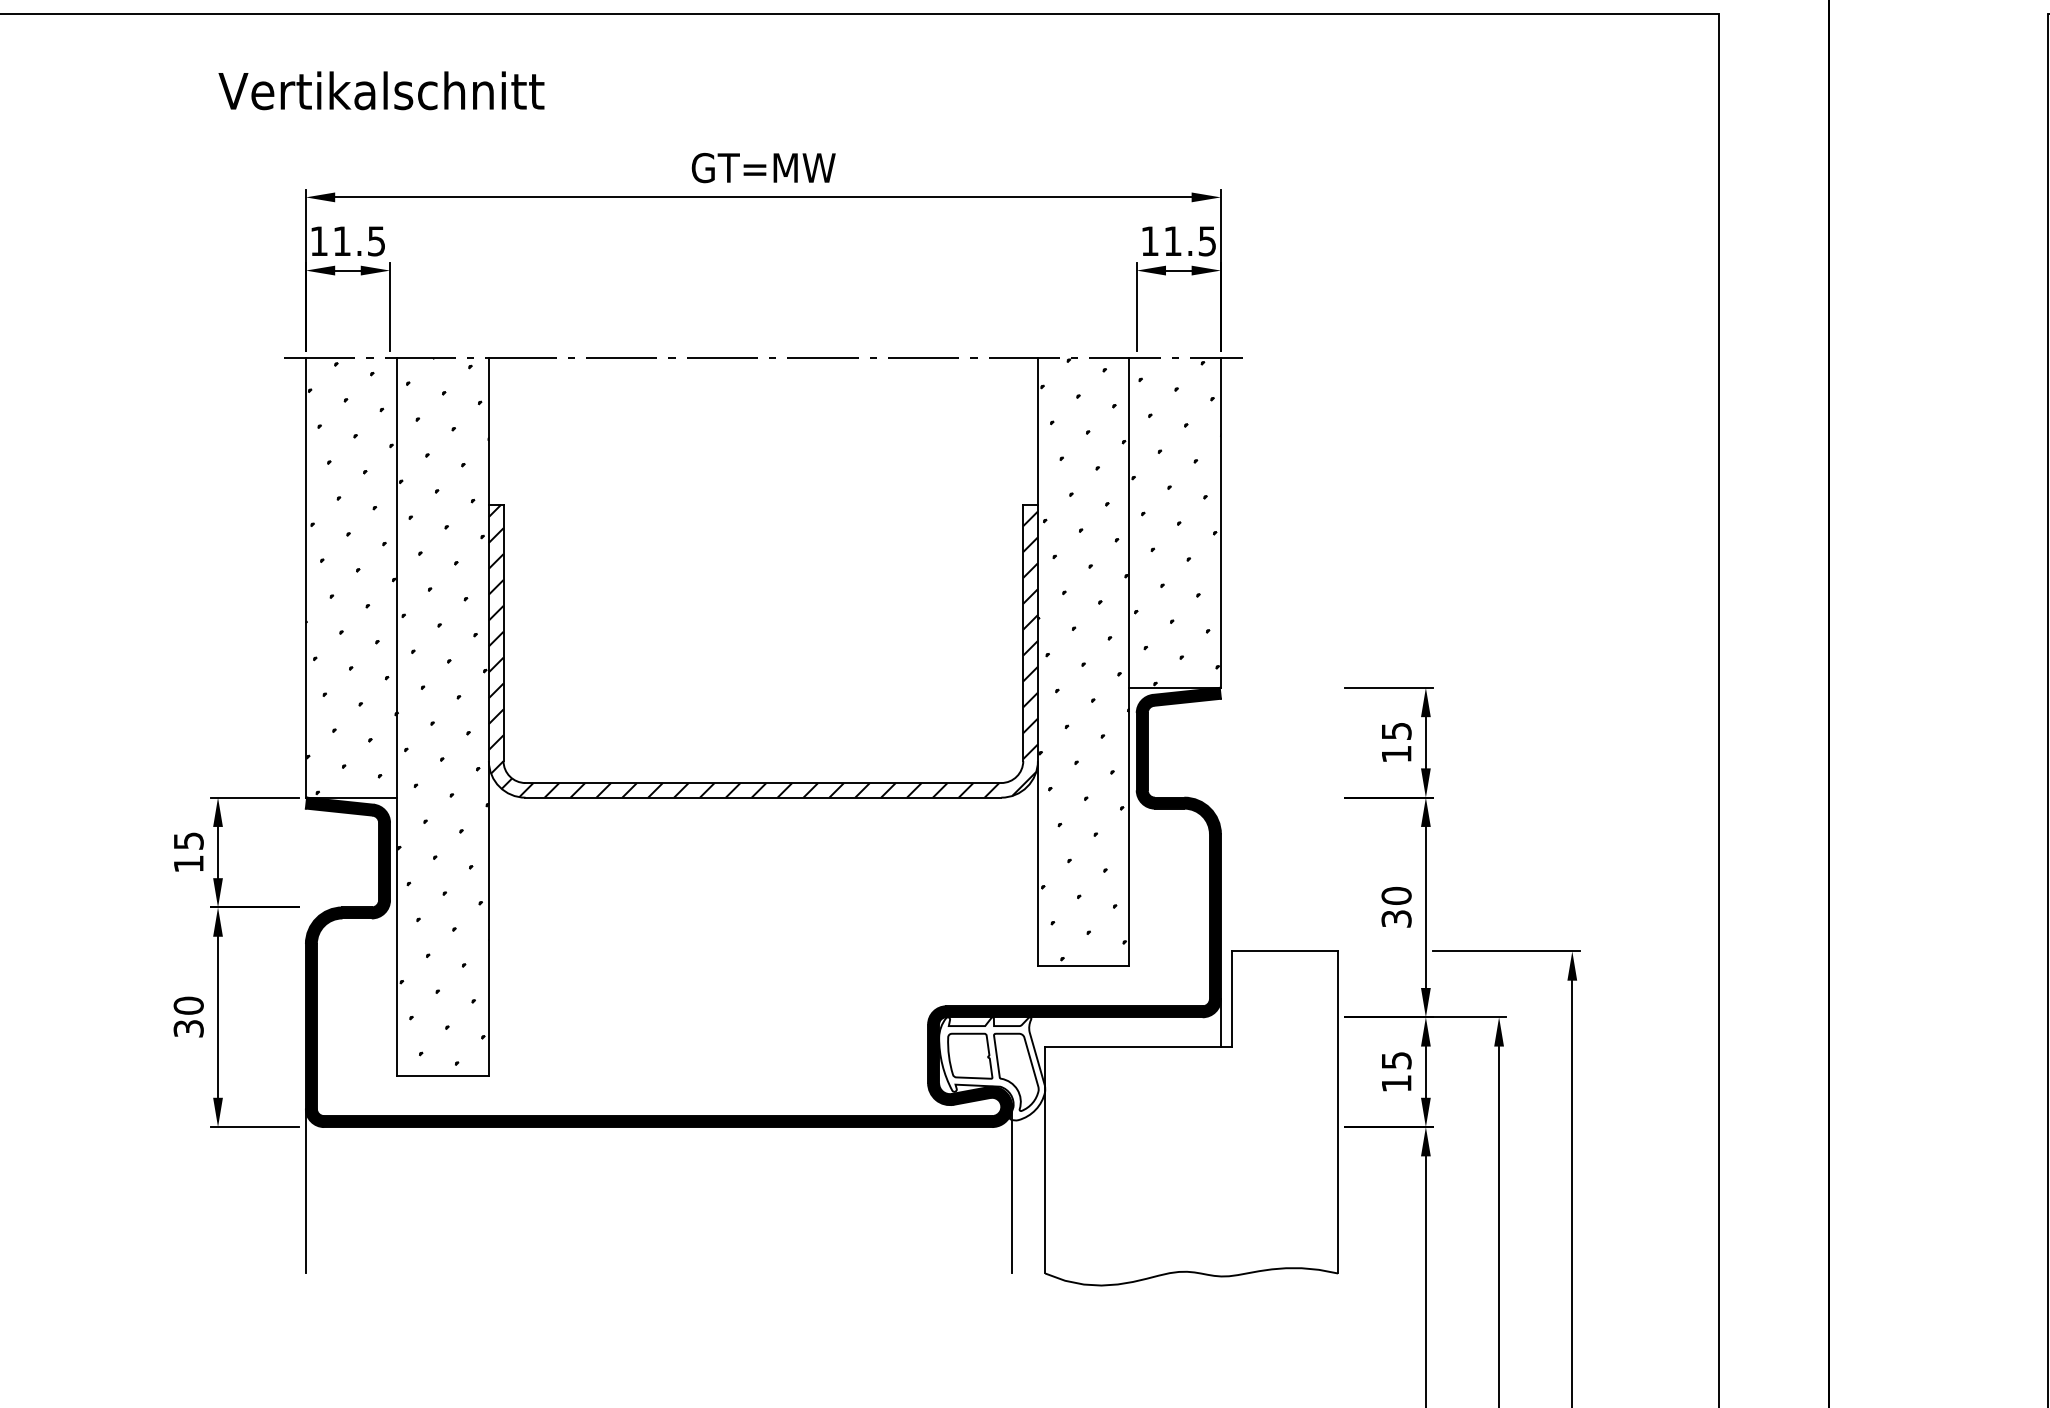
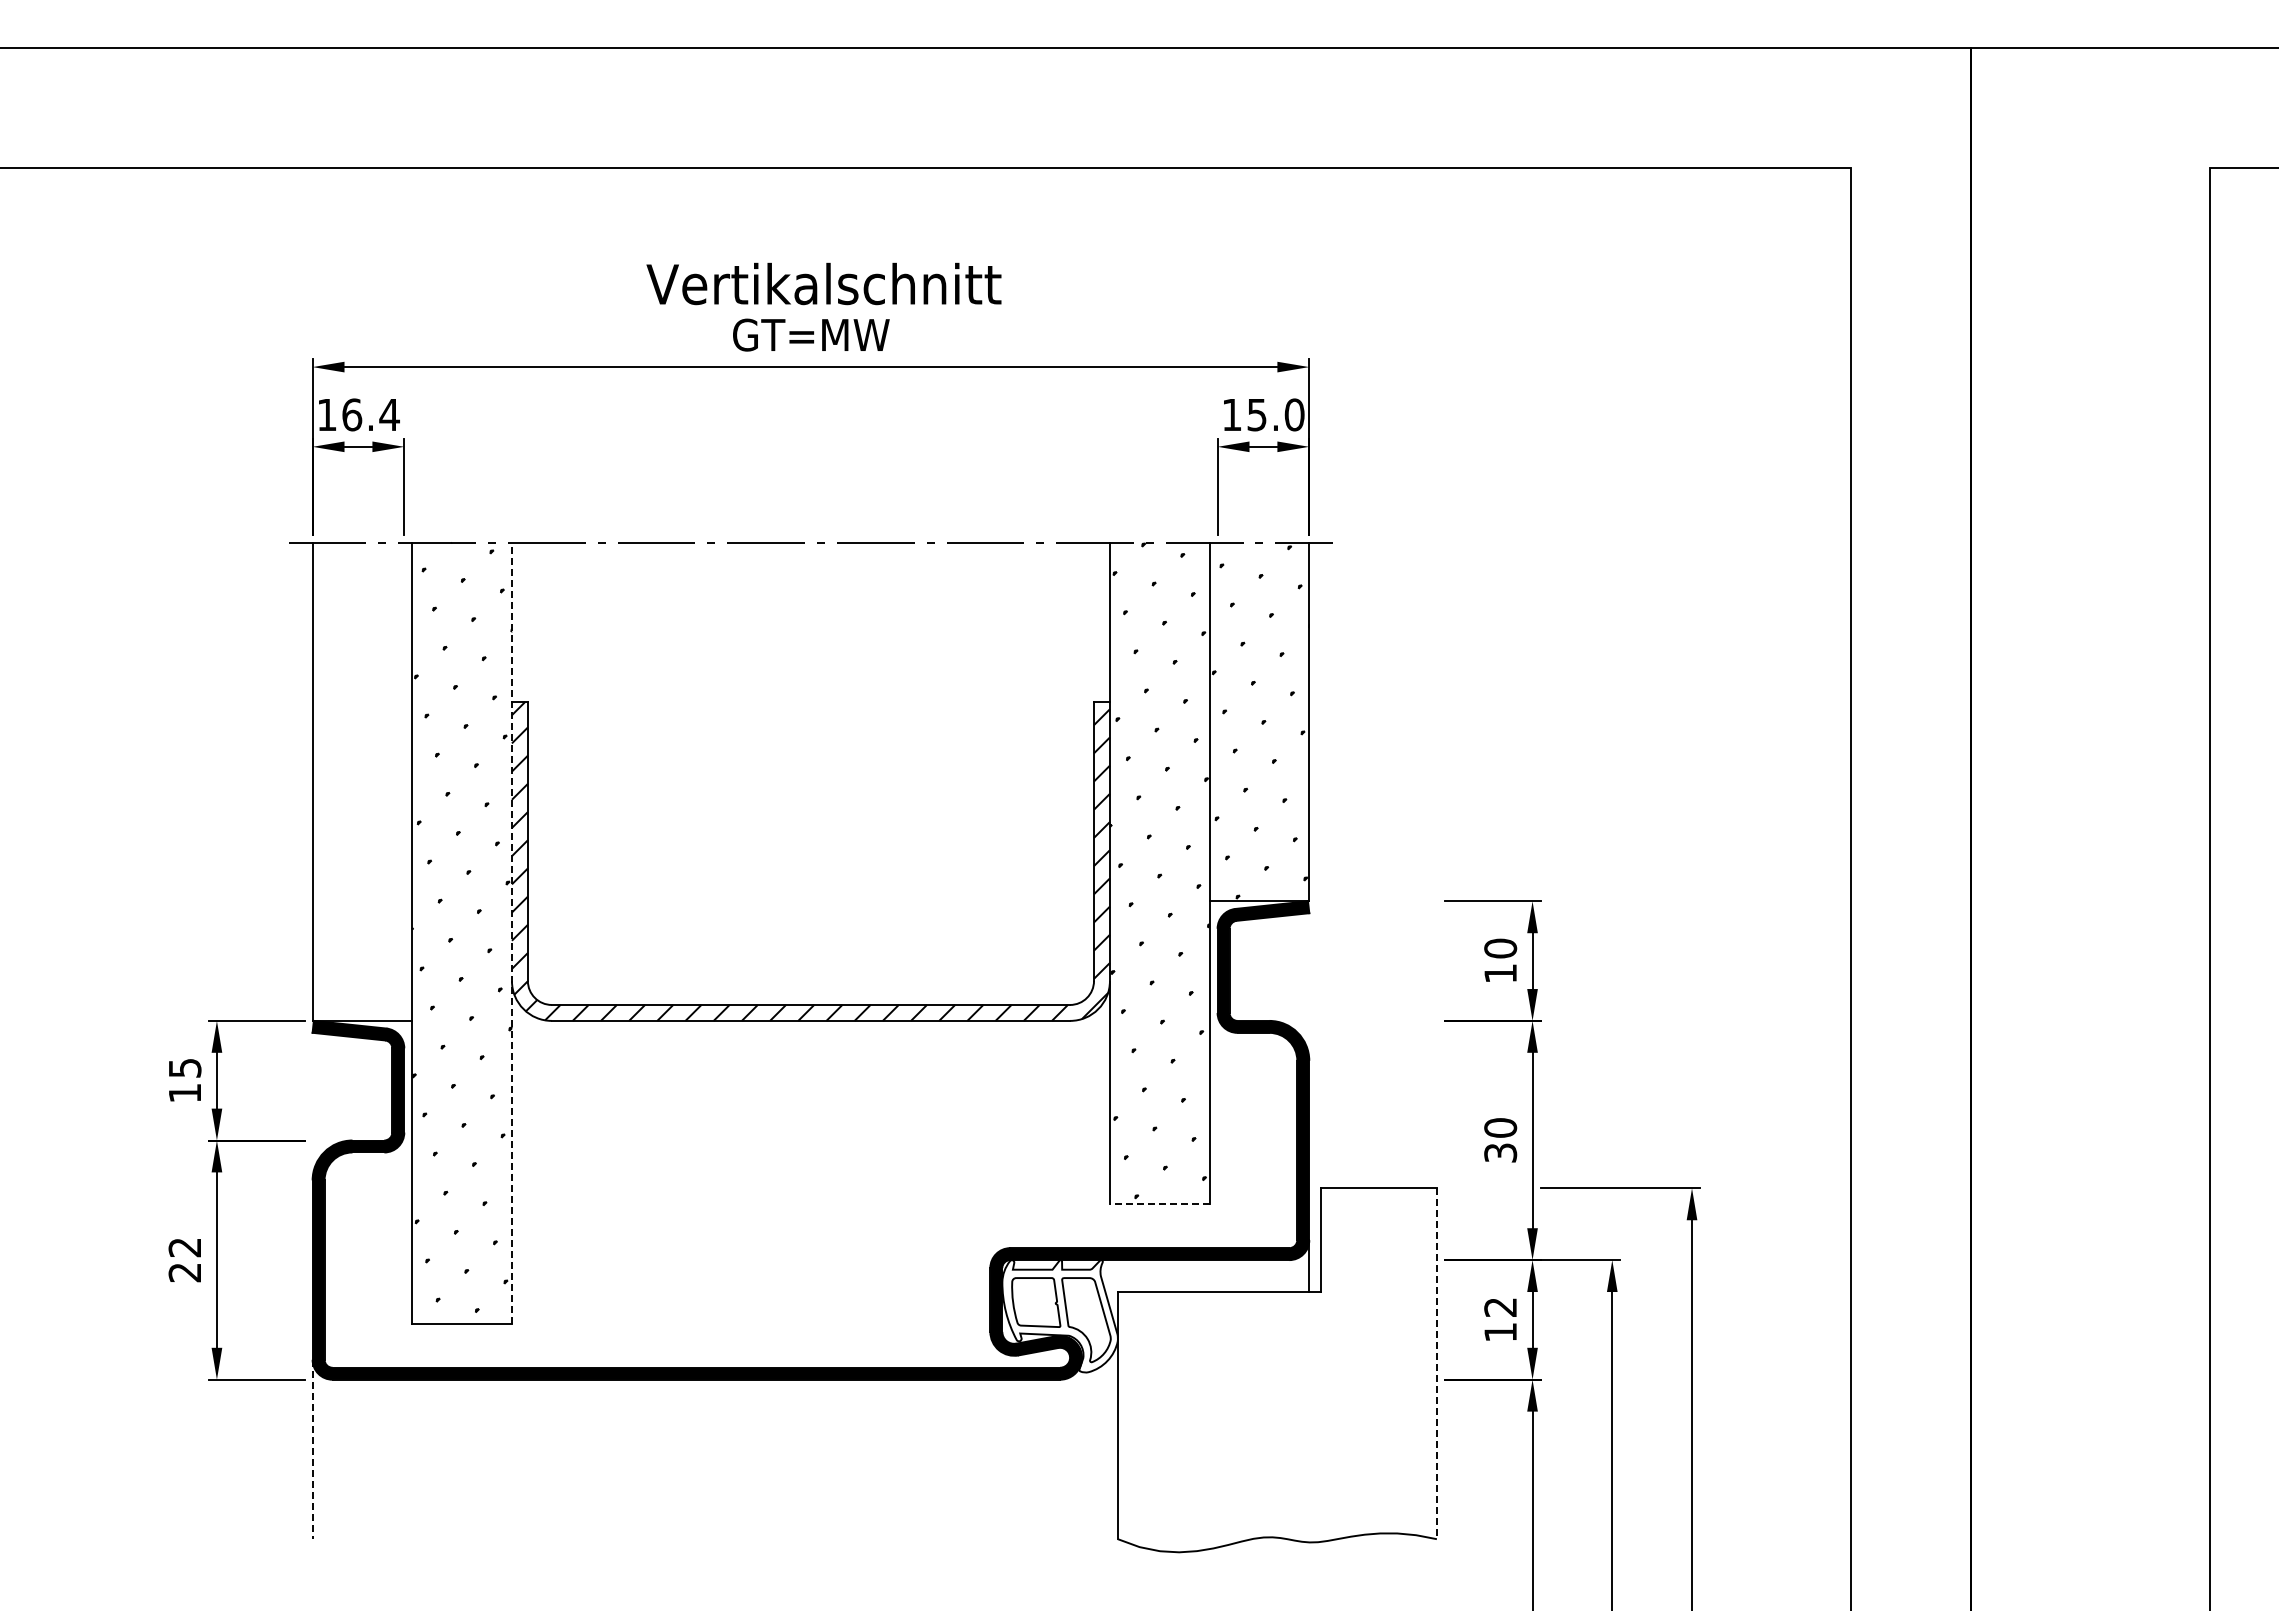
text: (381, 90) -> (823, 283), moved
text: (359, 240) -> (370, 414), 11.5 -> 16.4
text: (1189, 240) -> (1275, 414), 11.5 -> 15.0
hatch: (351, 577) -> (362, 781), removed
line: (488, 717) -> (511, 933), solid -> dashed
text: (1396, 731) -> (1500, 948), 15 -> 10
line: (1083, 966) -> (1159, 1204), solid -> dashed
text: (188, 1016) -> (184, 1259), 30 -> 22
text: (1396, 1060) -> (1500, 1307), 15 -> 12
line: (1337, 1113) -> (1436, 1364), solid -> dashed
line: (1012, 1190) -> (1082, 1448), removed
line: (305, 1191) -> (312, 1449), solid -> dashed

